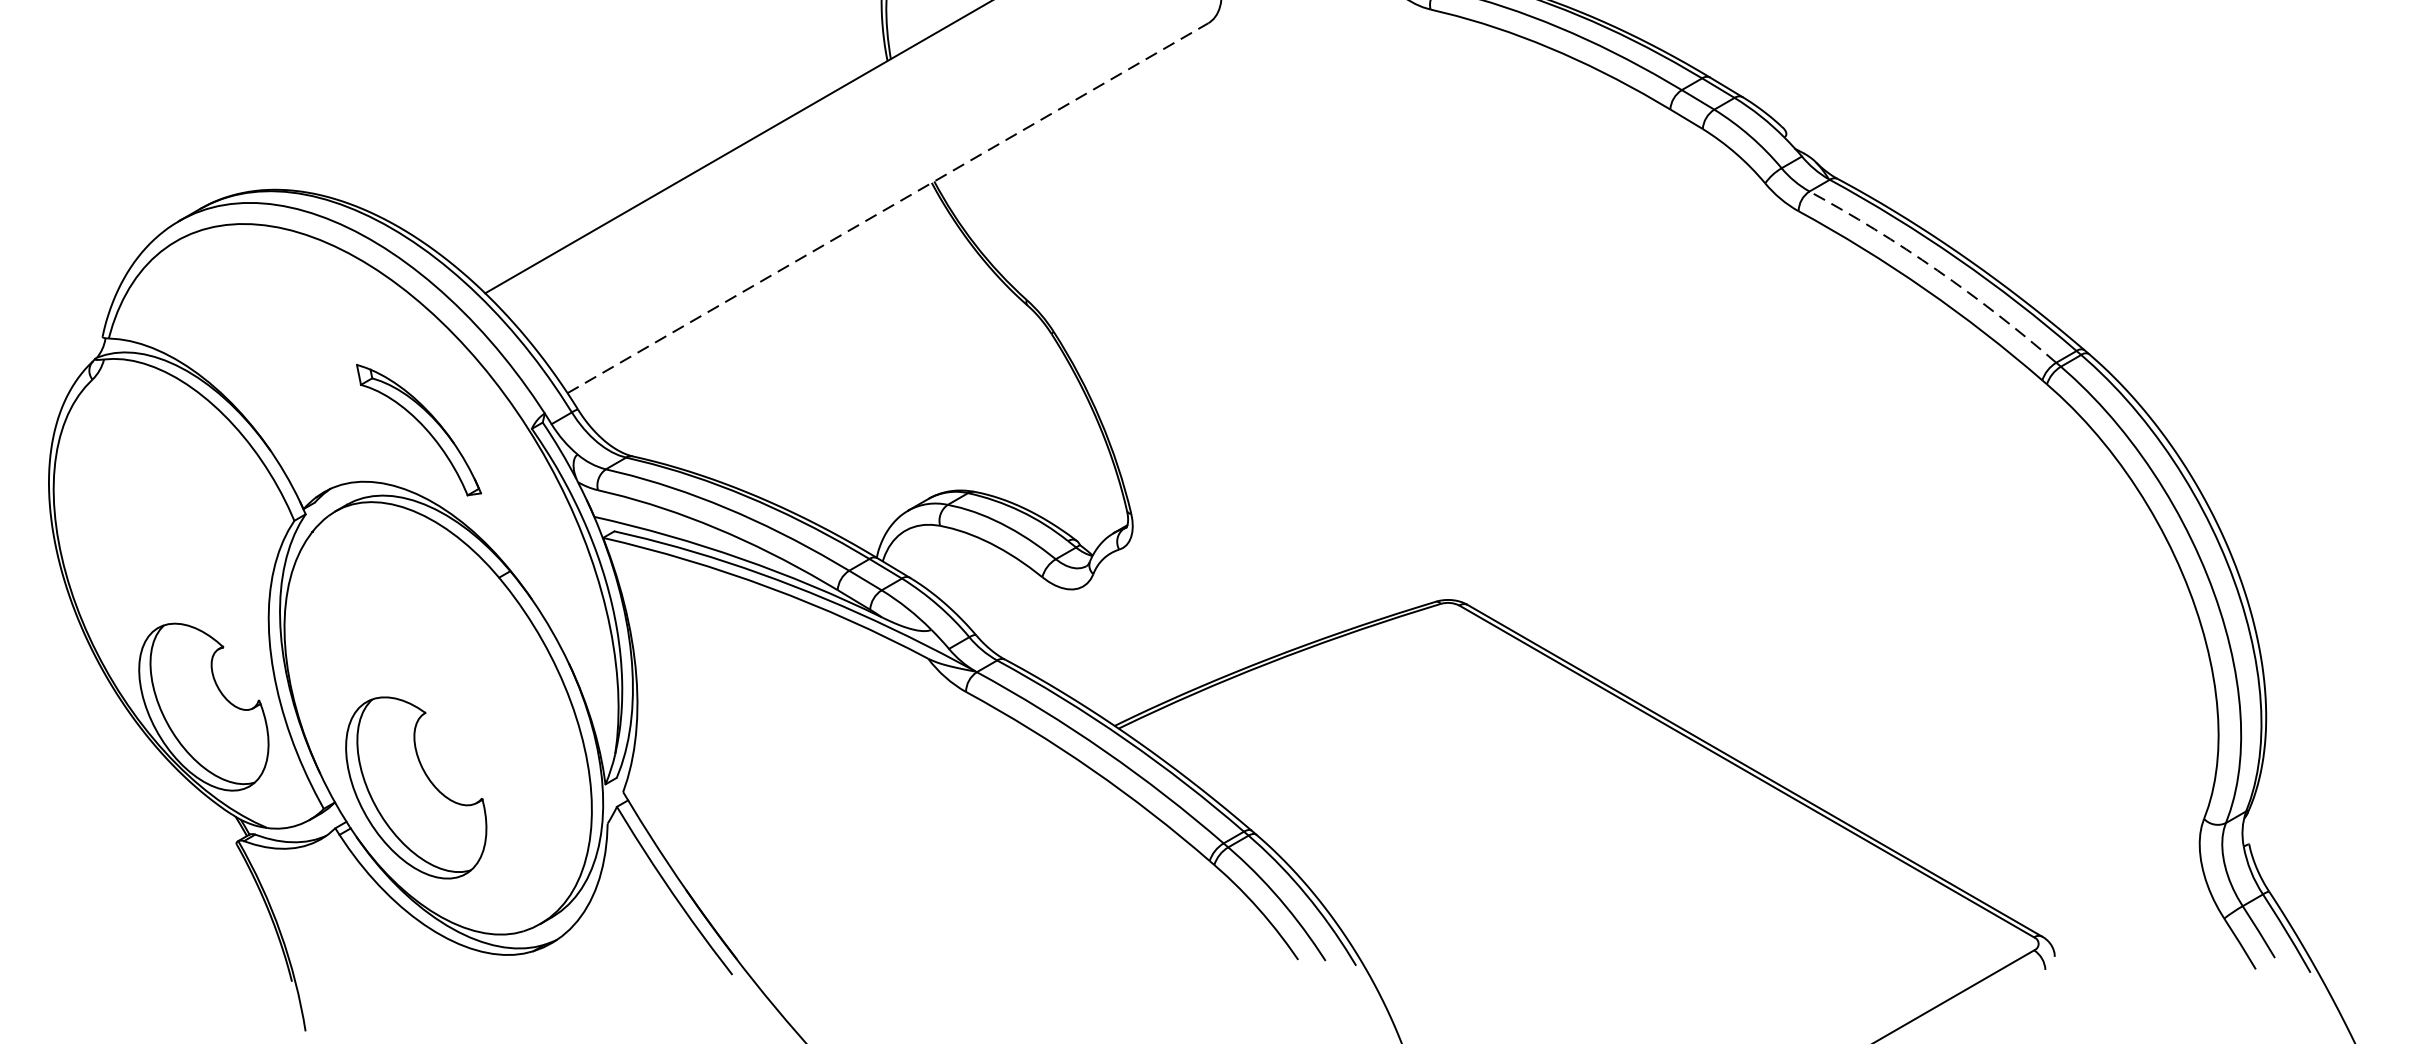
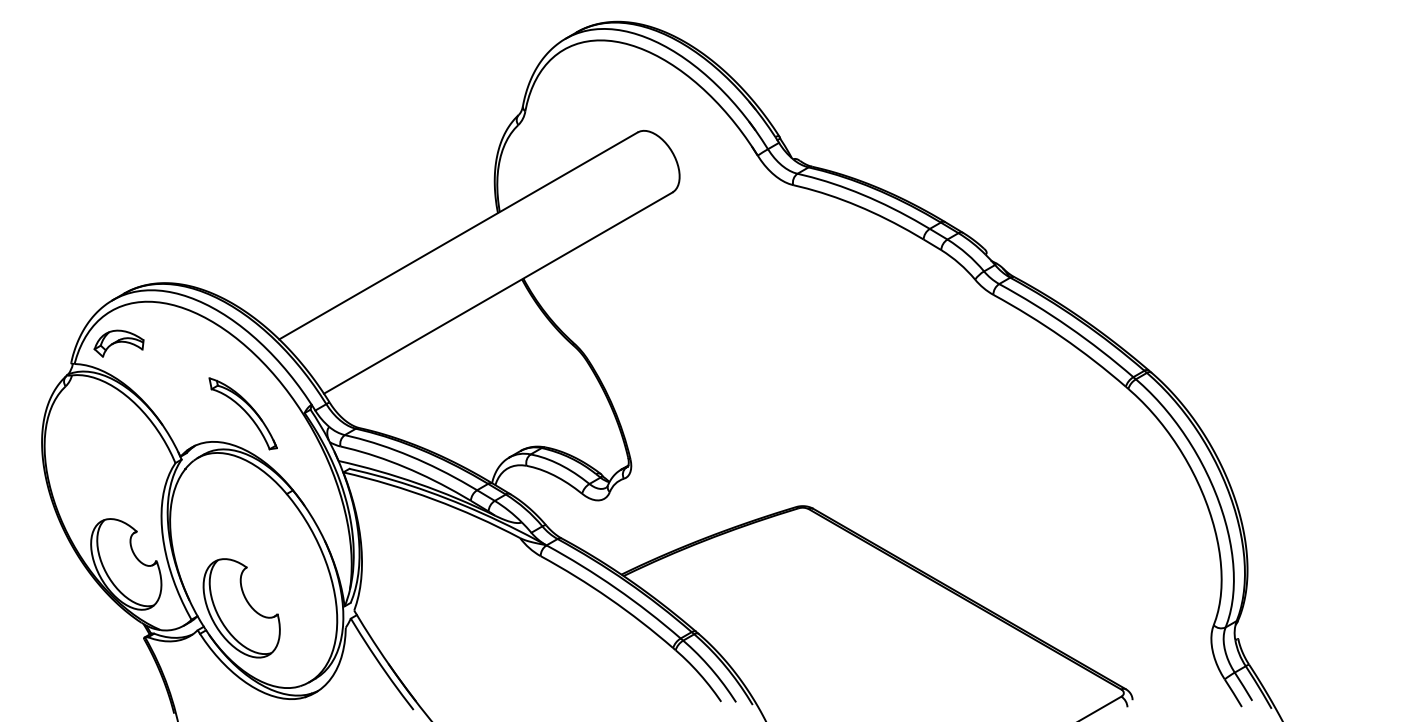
line: (888, 207) -> (498, 292), dashed -> solid
arc: (1936, 269) -> (1068, 326), dashed -> solid
part: (189, 300) -> (118, 343), added

